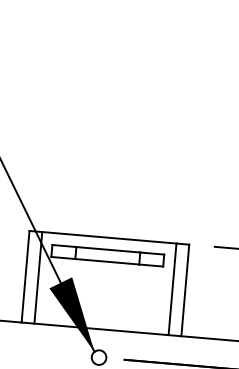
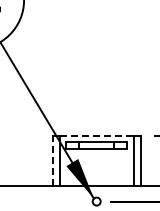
line: (109, 237) -> (96, 135), solid -> dashed
line: (25, 275) -> (52, 160), solid -> dashed

